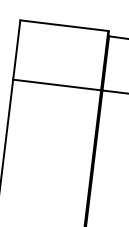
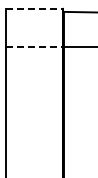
line: (64, 25) -> (34, 8), solid -> dashed
line: (57, 84) -> (34, 46), solid -> dashed

